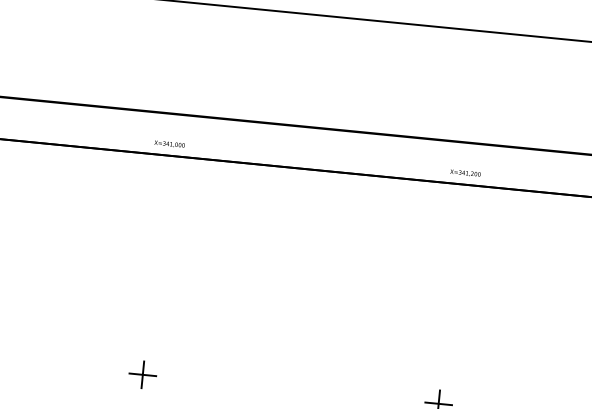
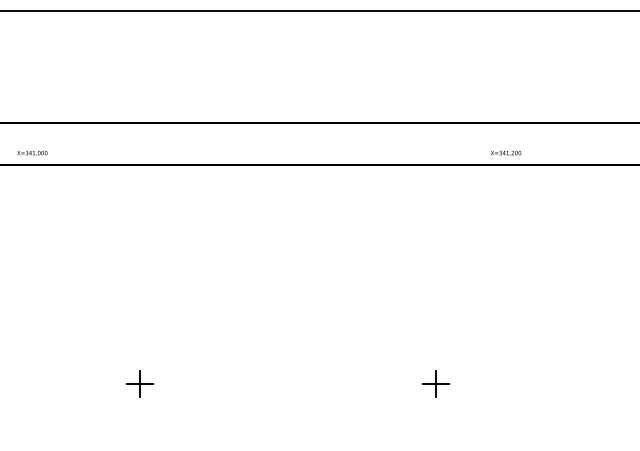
text: (169, 143) -> (32, 152), moved
text: (466, 172) -> (506, 152), moved

